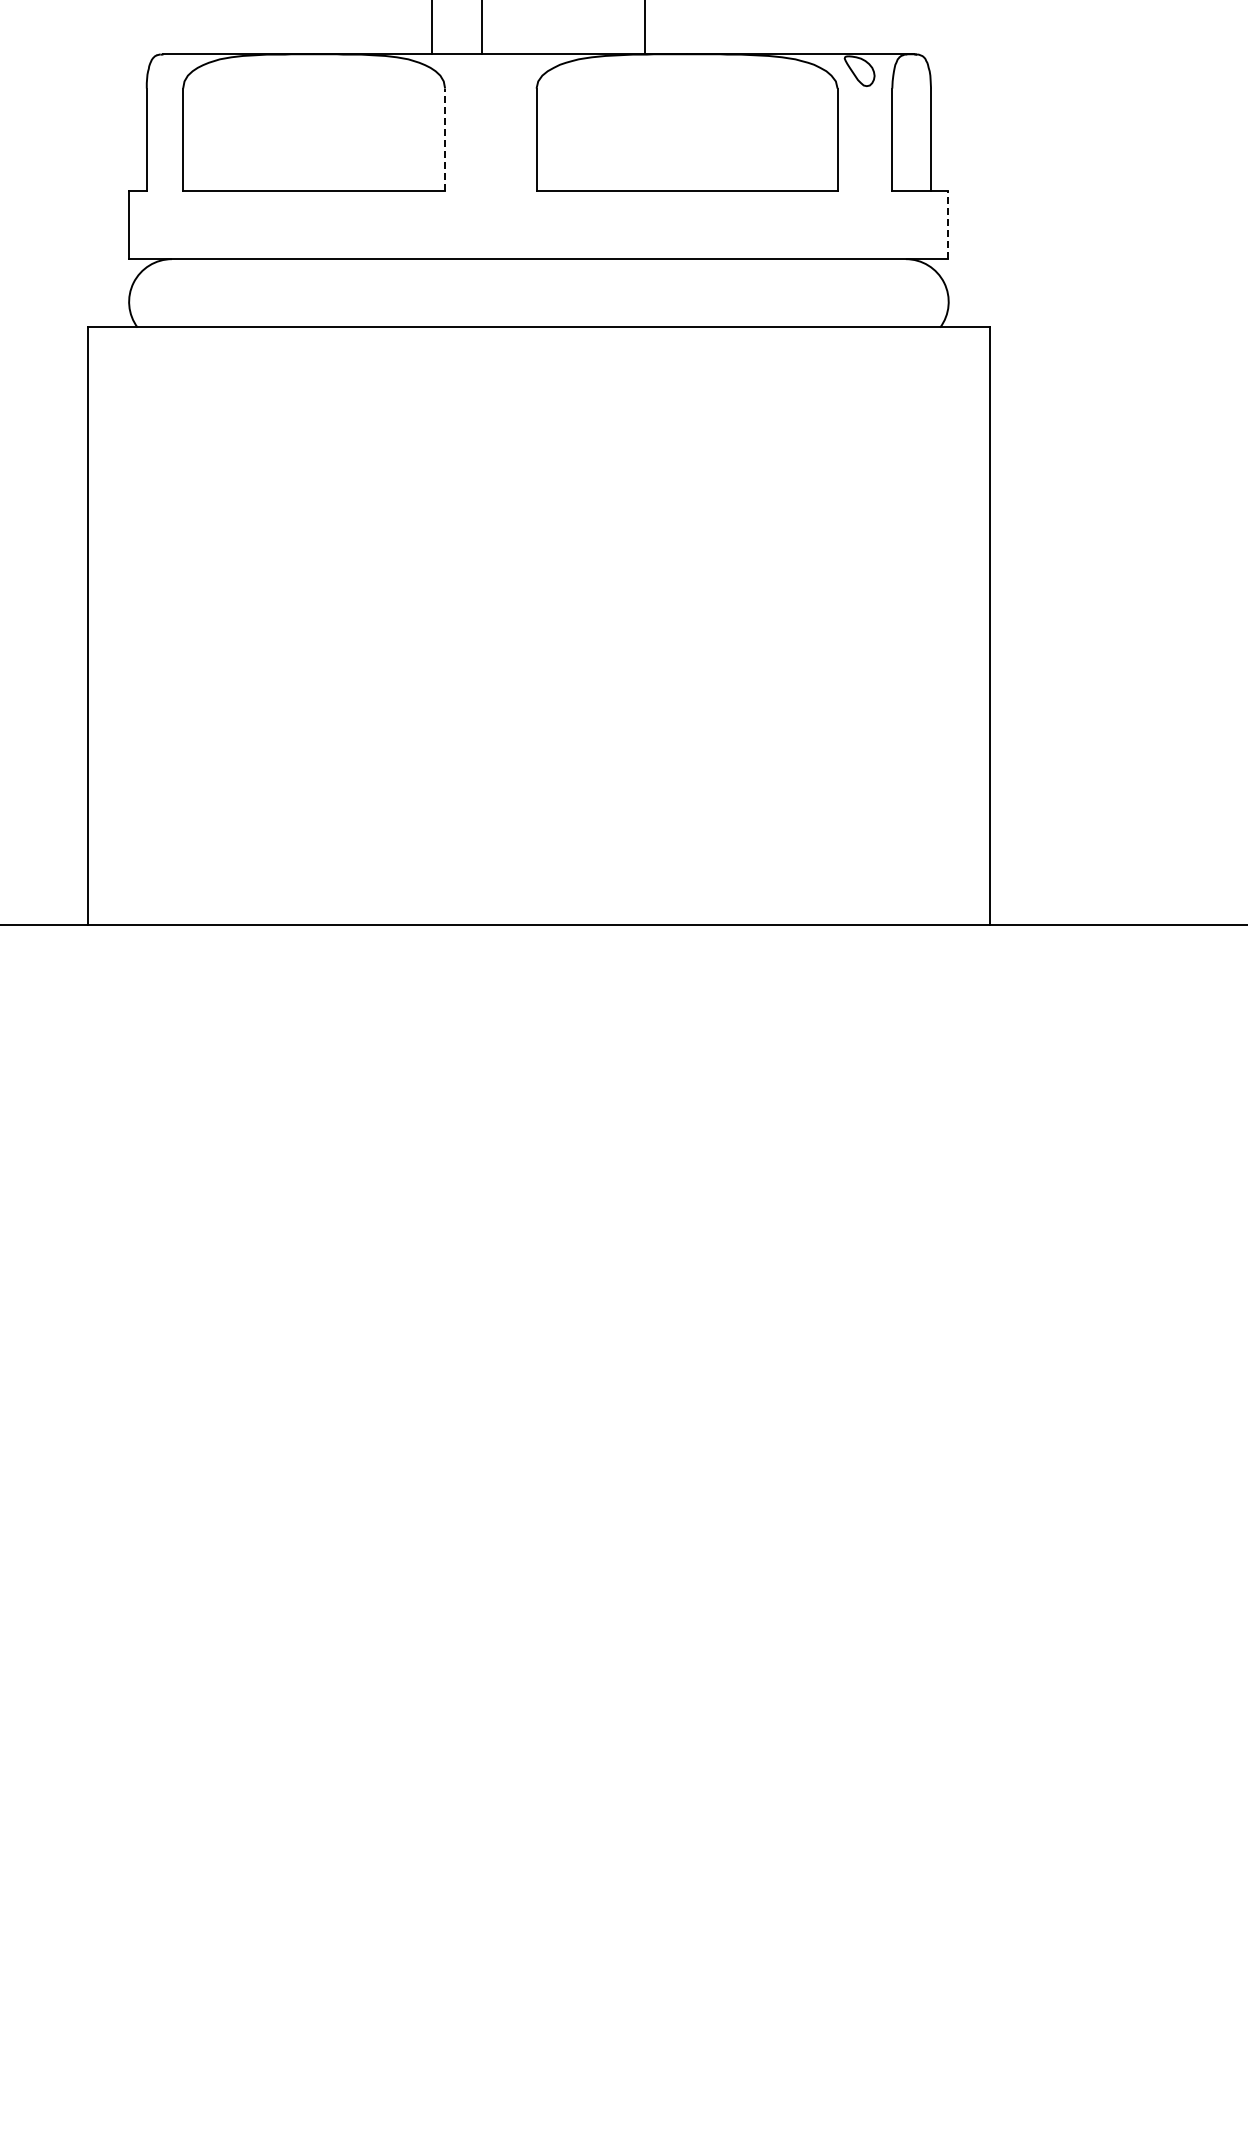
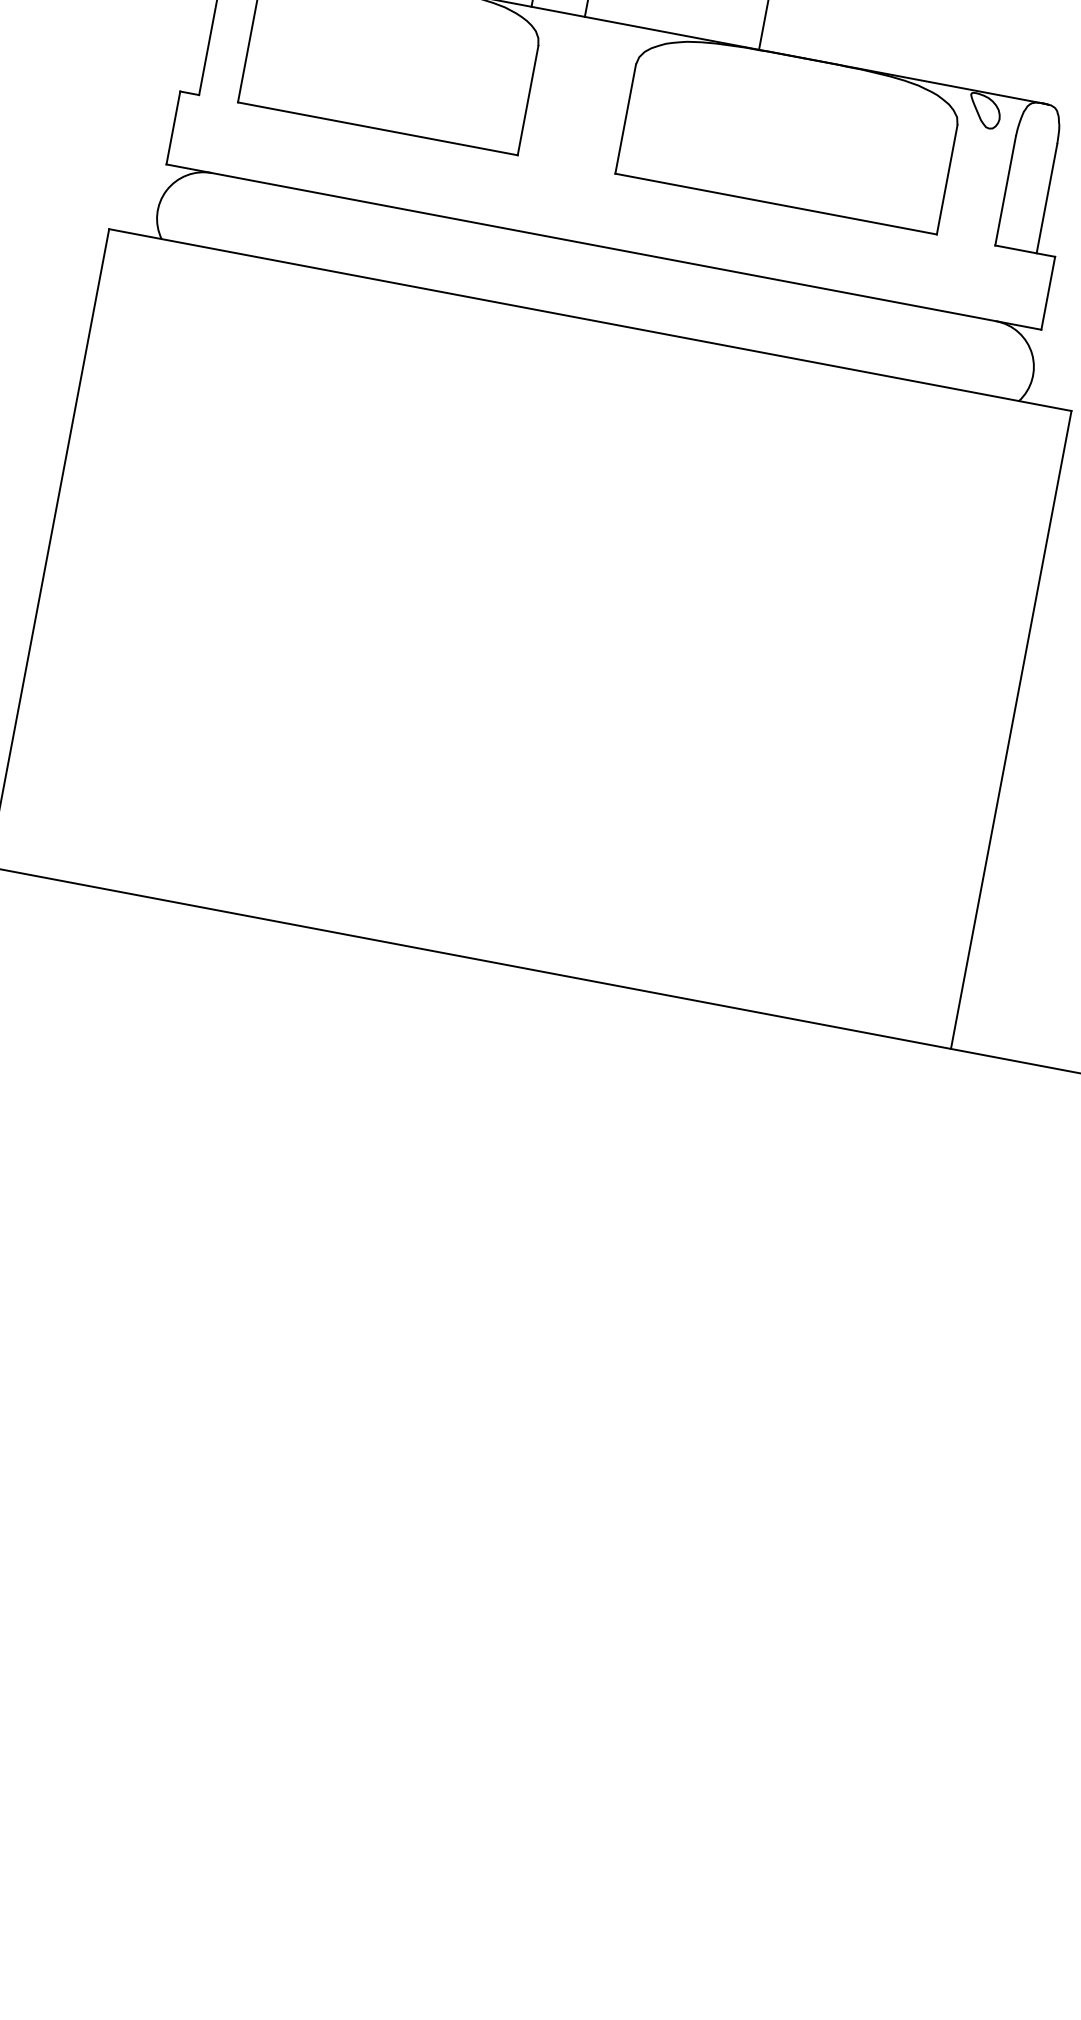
line: (445, 139) -> (528, 100), dashed -> solid
line: (948, 224) -> (1048, 292), dashed -> solid

